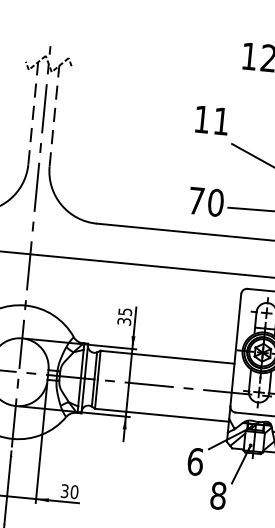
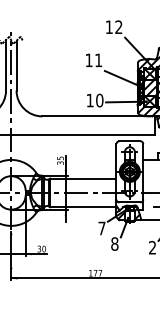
line: (34, 111) -> (6, 64), dashed -> solid
line: (54, 115) -> (16, 65), dashed -> solid
text: (195, 200) -> (89, 100), 70 -> 10
text: (194, 461) -> (101, 228), 6 -> 7

